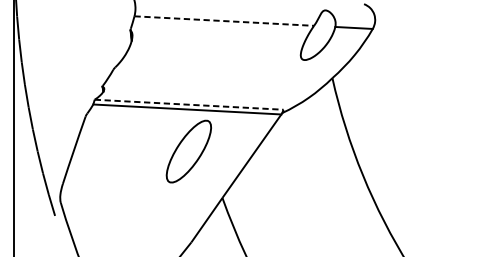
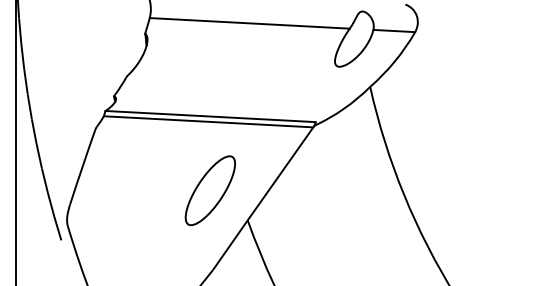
line: (224, 21) -> (250, 23), dashed -> solid
line: (189, 104) -> (211, 116), dashed -> solid
part: (188, 151) -> (209, 190), moved

